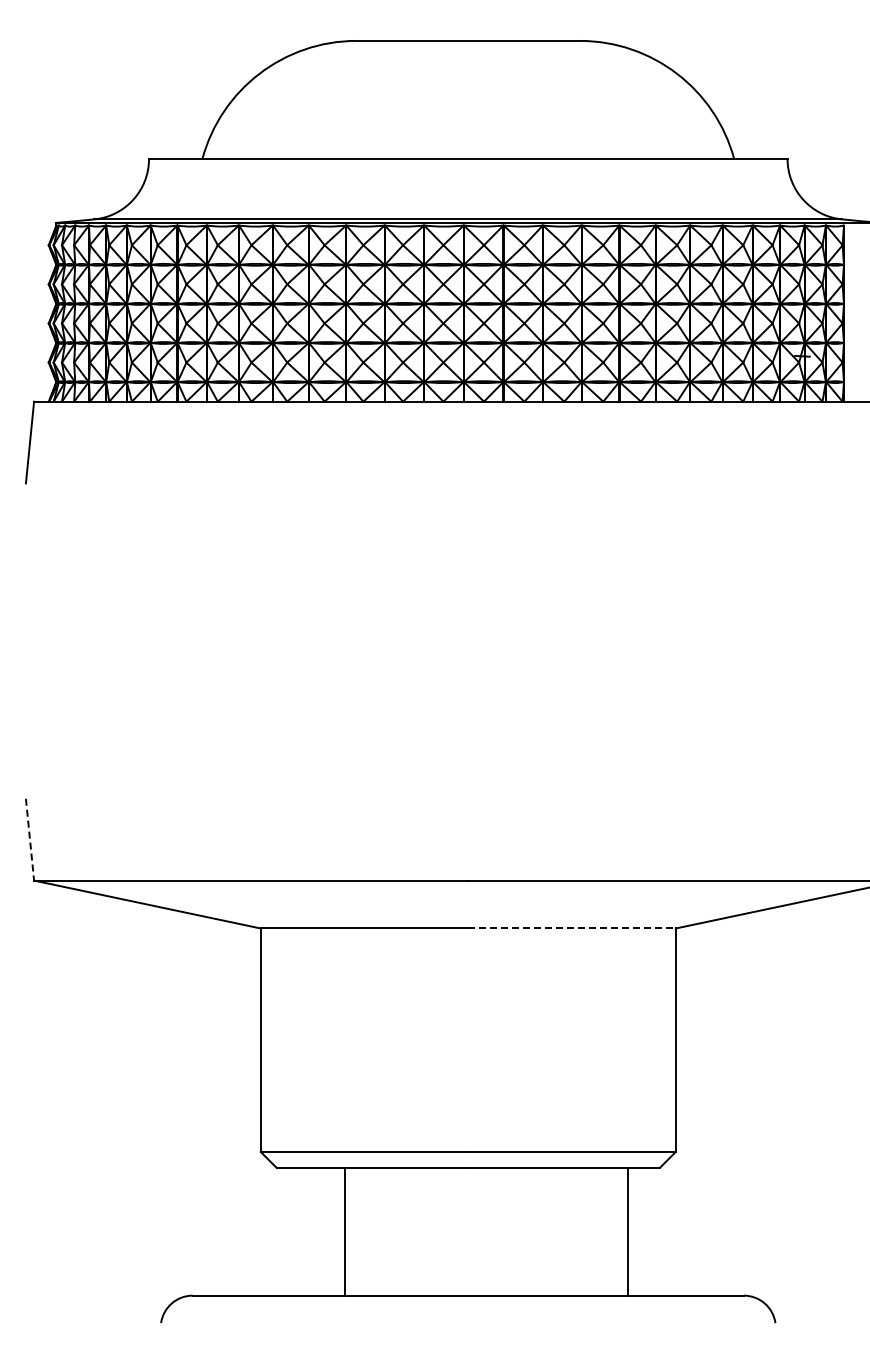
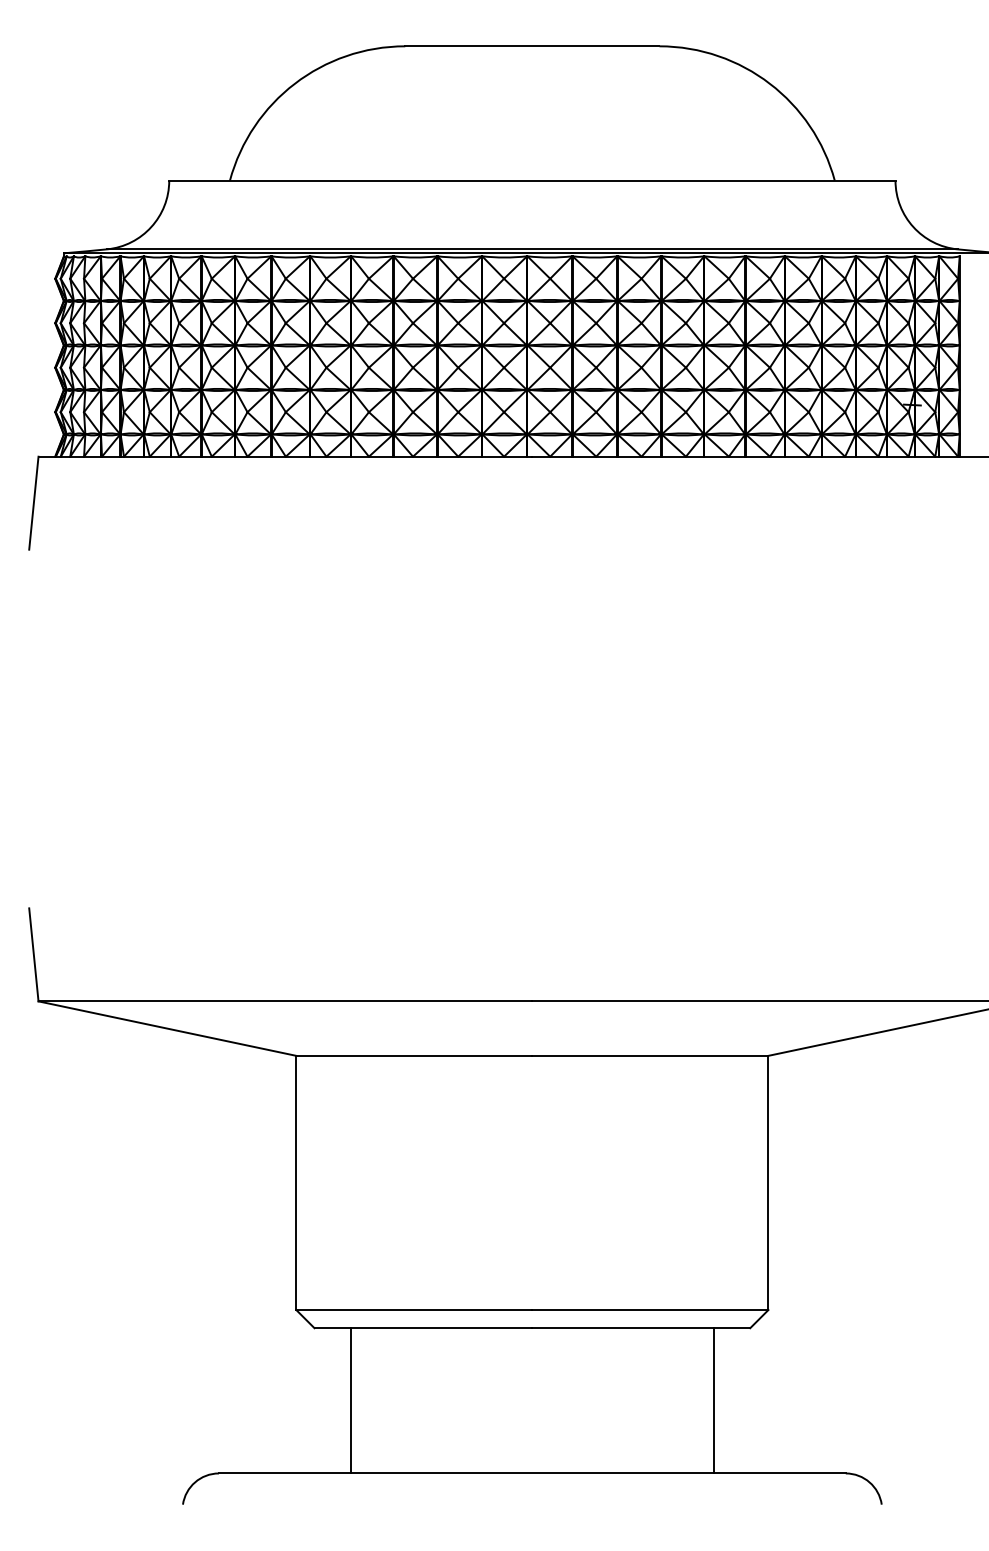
line: (30, 840) -> (34, 955), dashed -> solid
line: (572, 928) -> (650, 1055), dashed -> solid
line: (344, 1231) -> (350, 1400), moved

